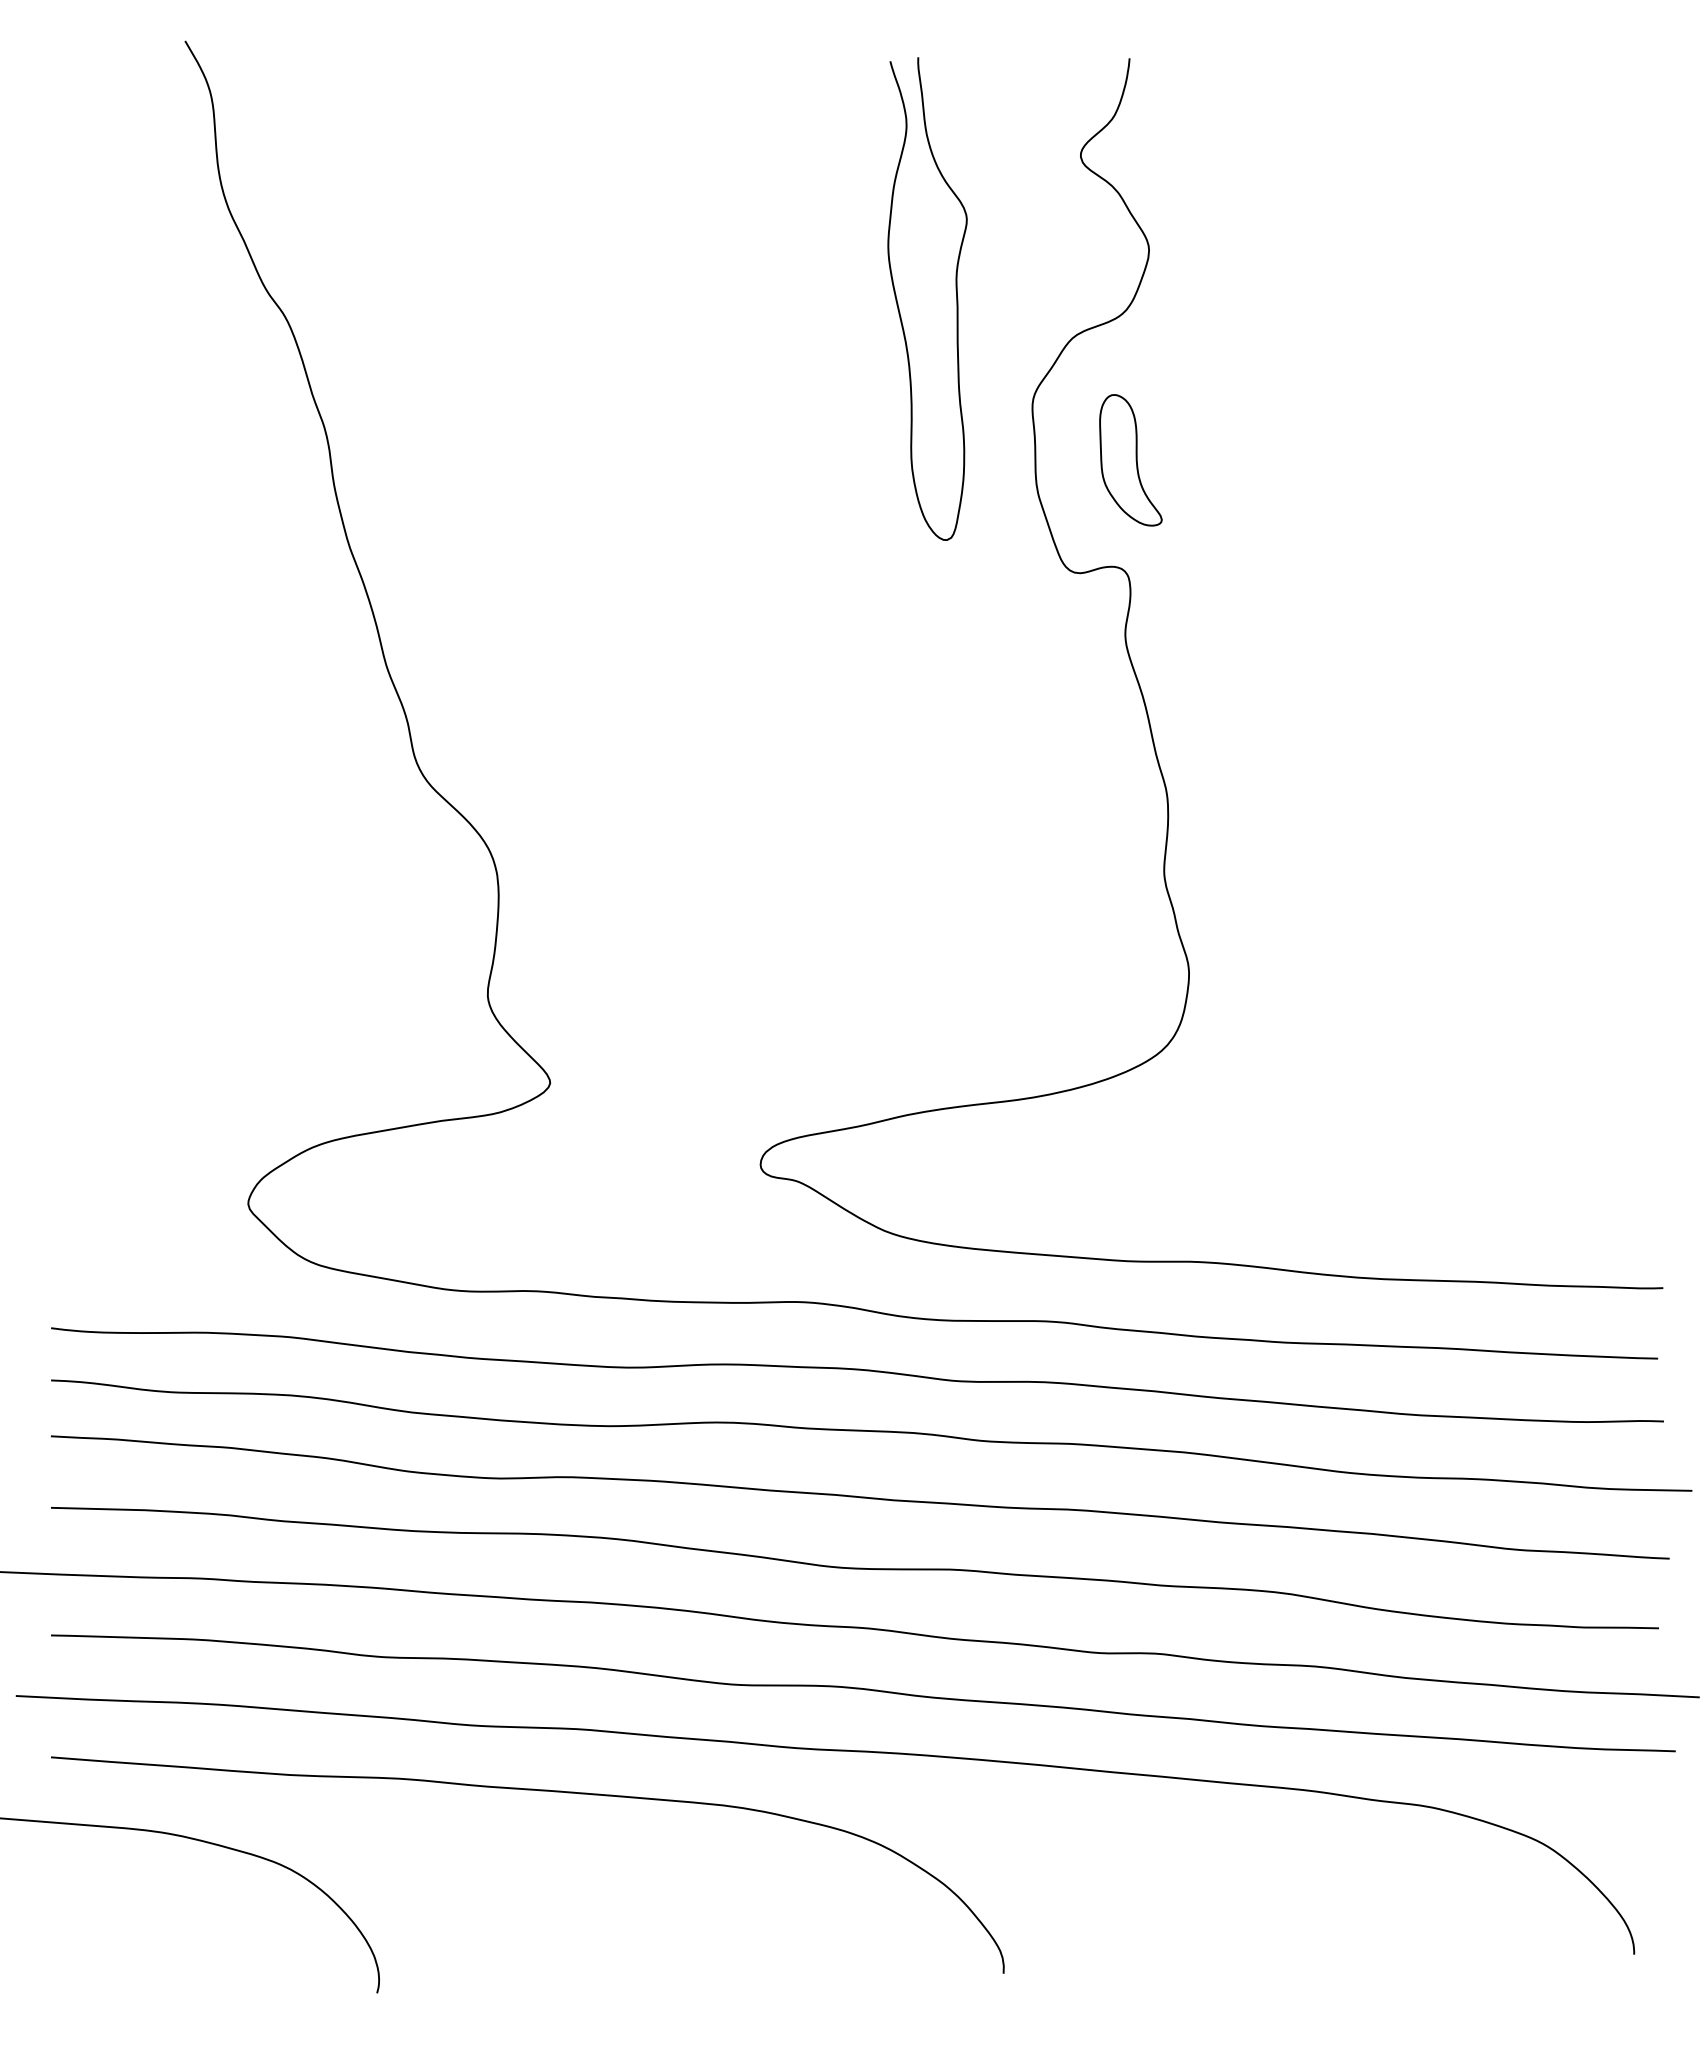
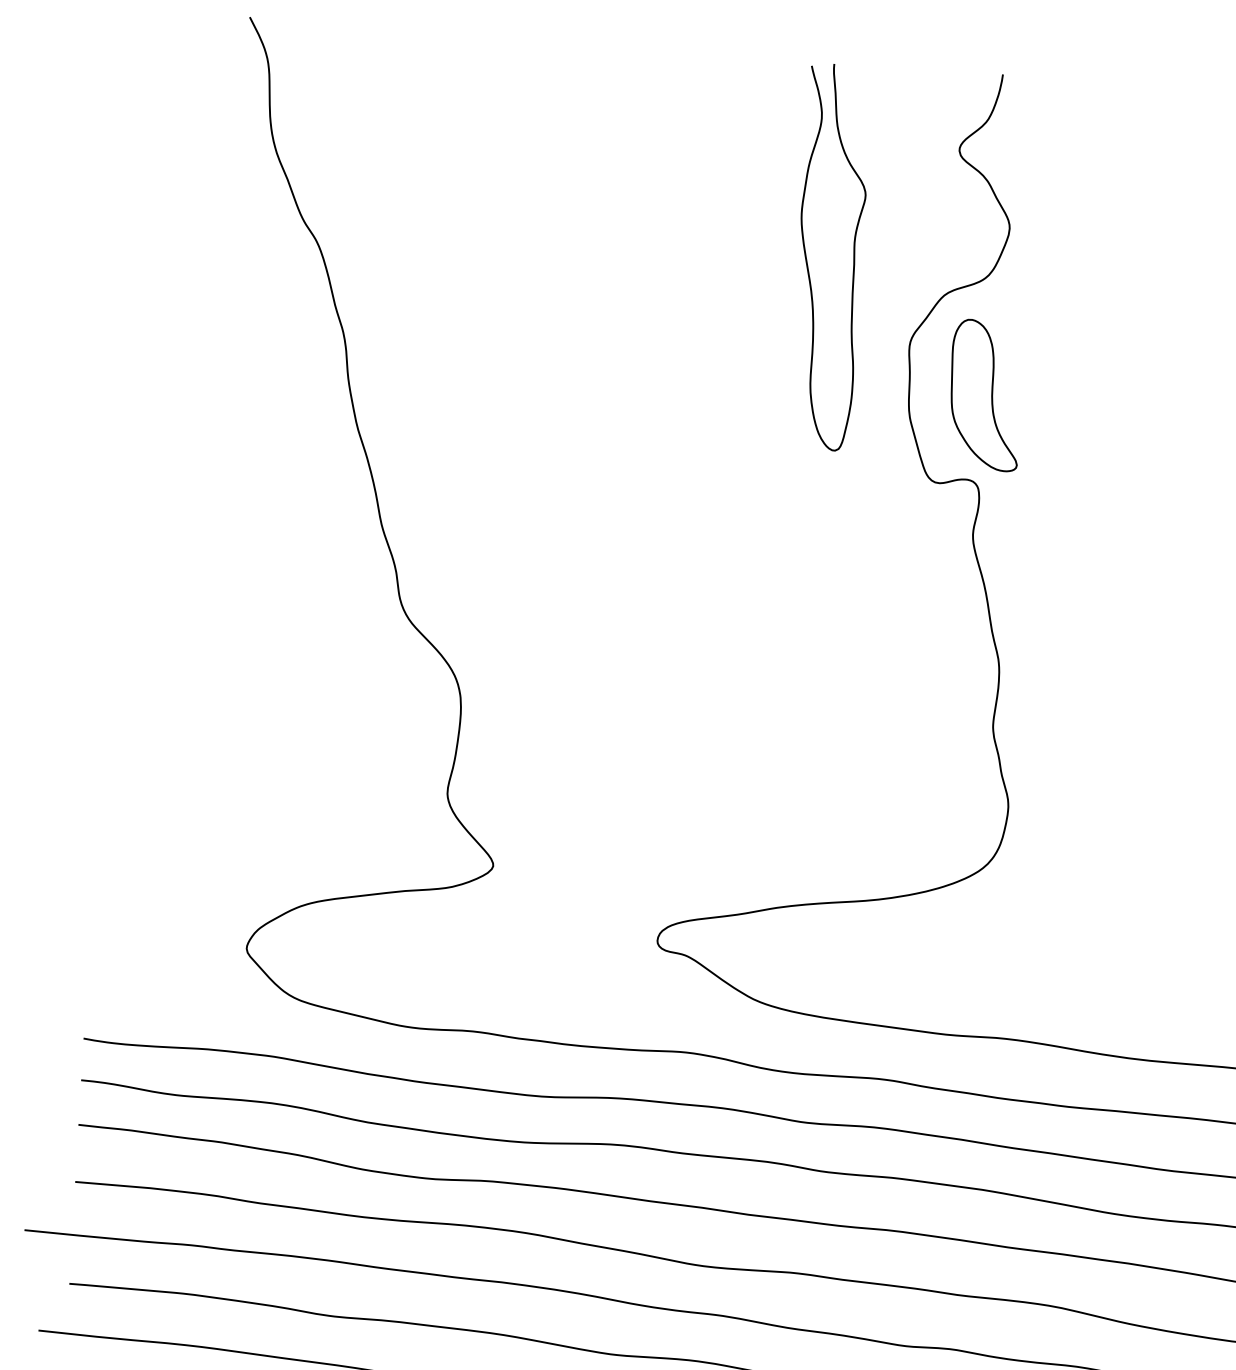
part: (1130, 460) -> (985, 395), size x1.43

